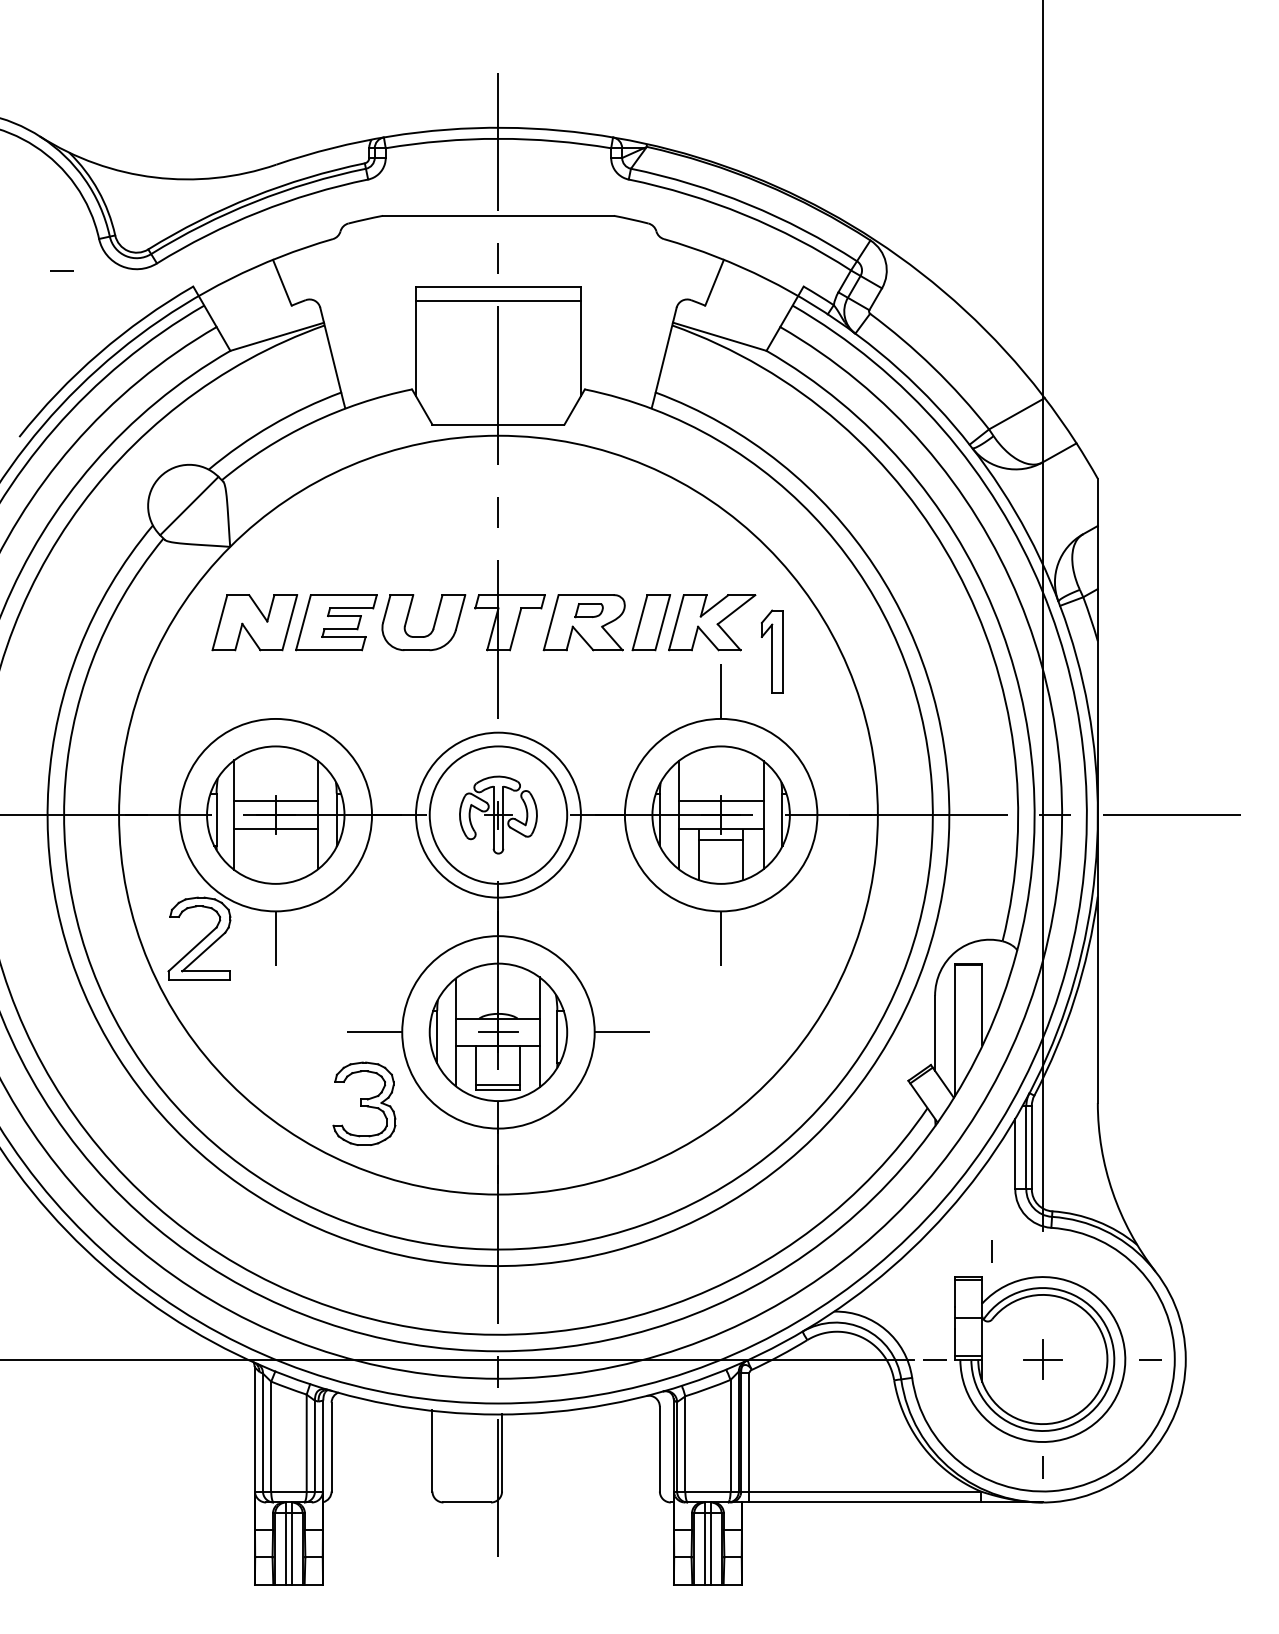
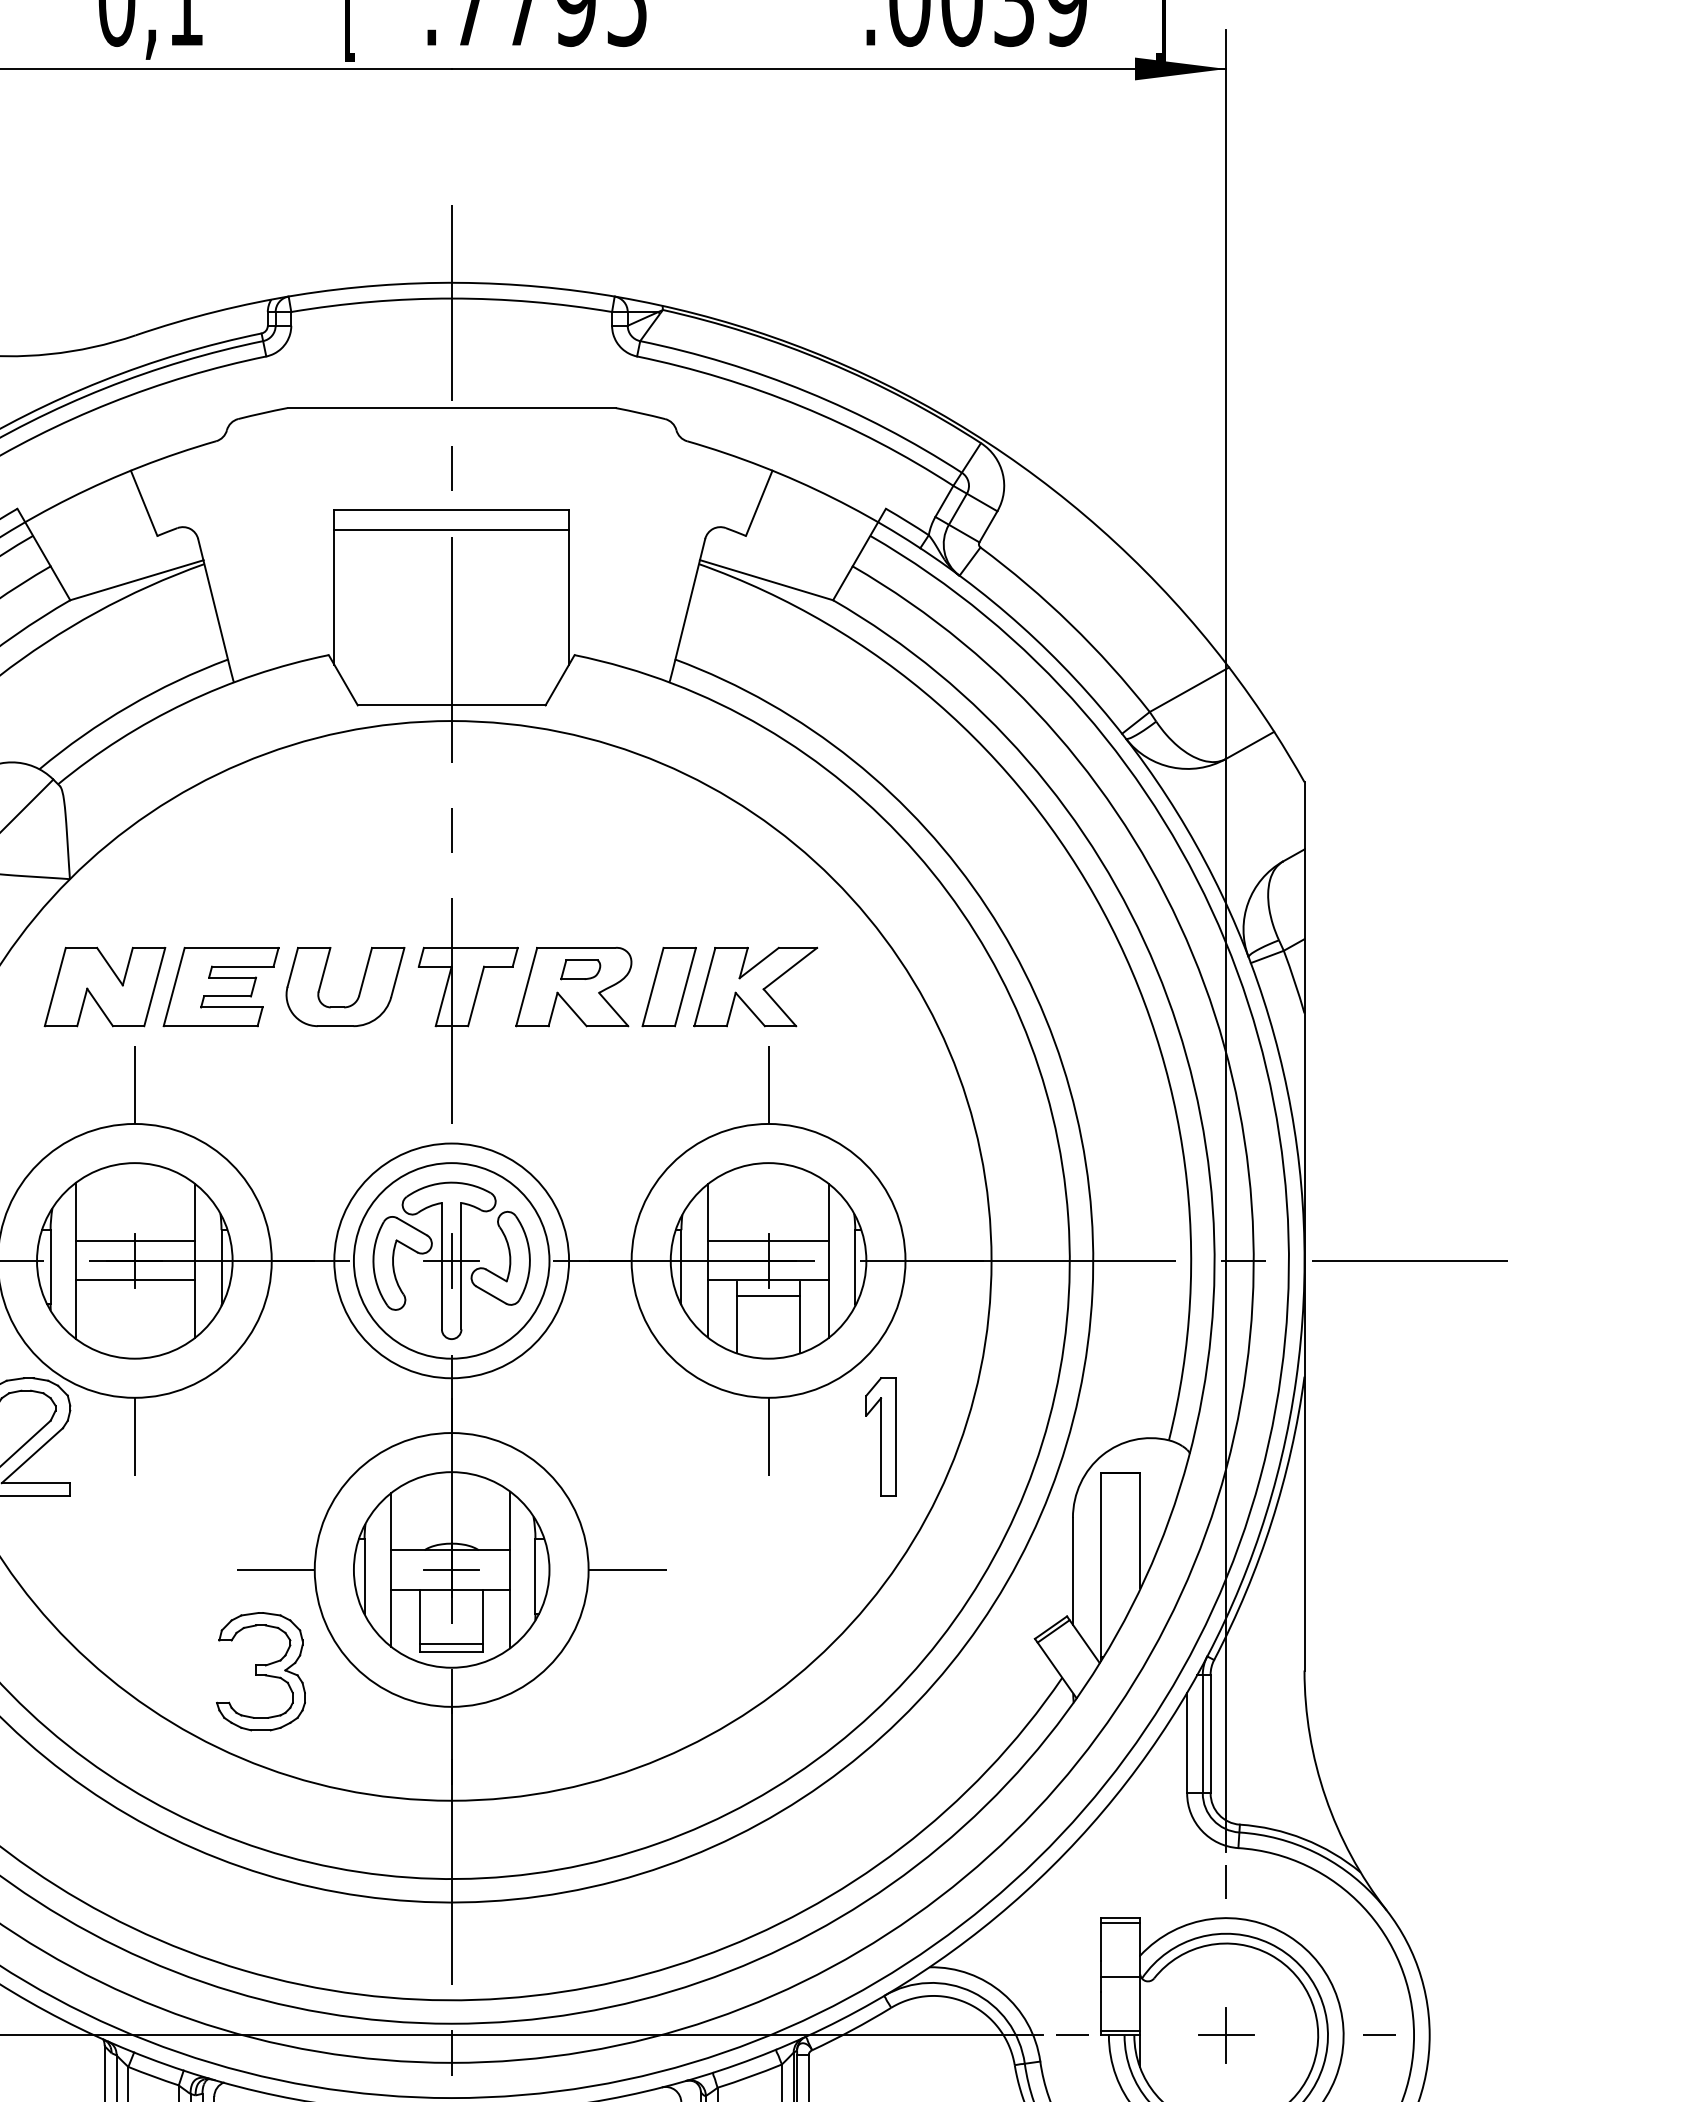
part: (772, 651) -> (881, 1436), moved
line: (275, 690) -> (134, 1083), added
part: (498, 814) -> (451, 1259), size x1.43
line: (991, 1251) -> (1225, 1881), moved

